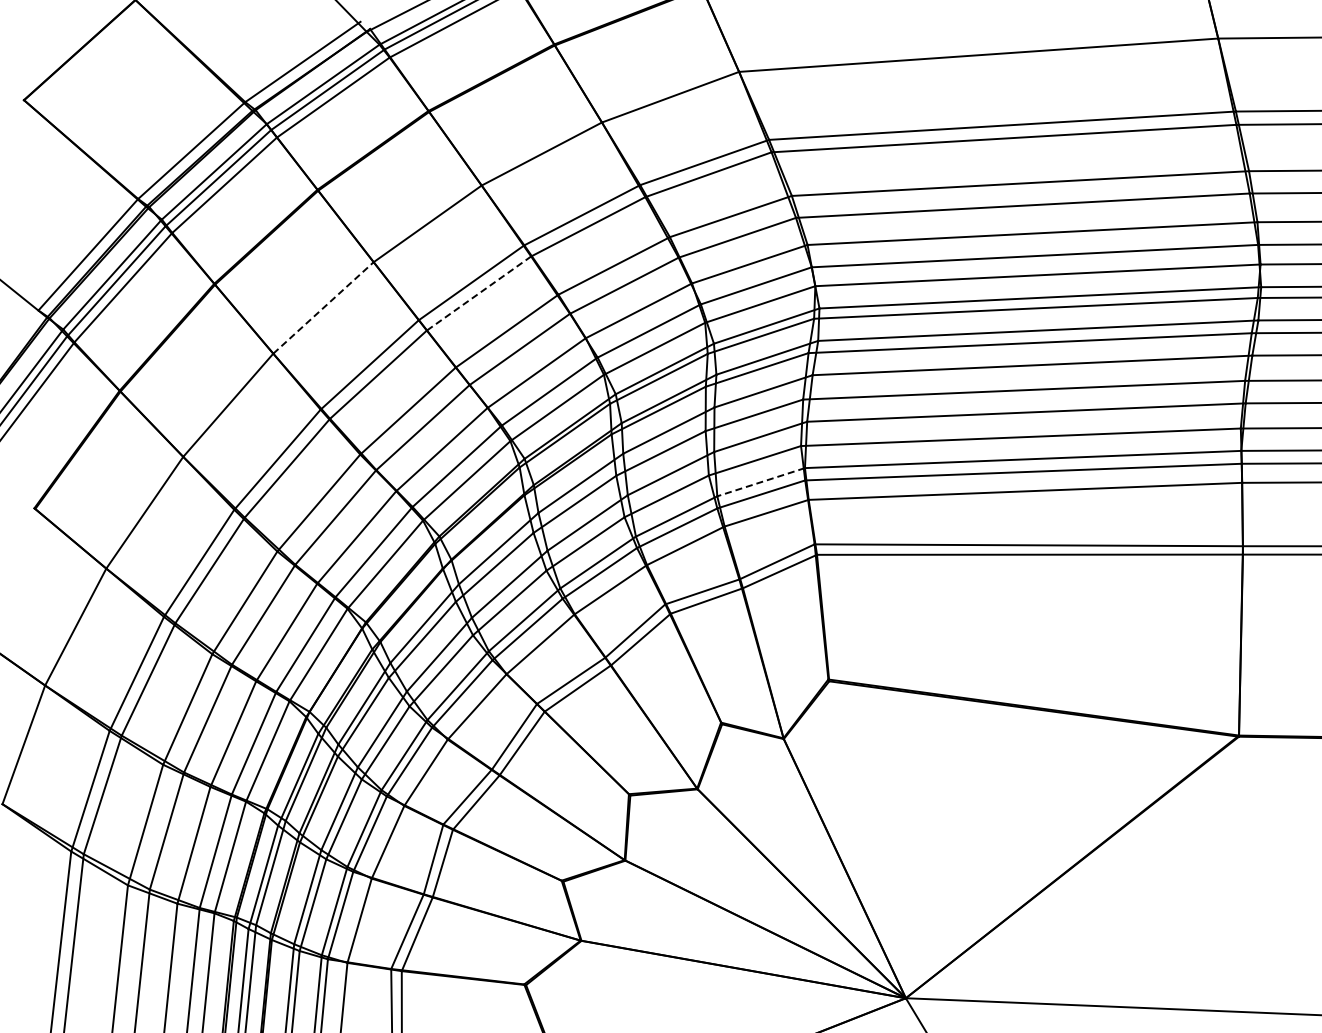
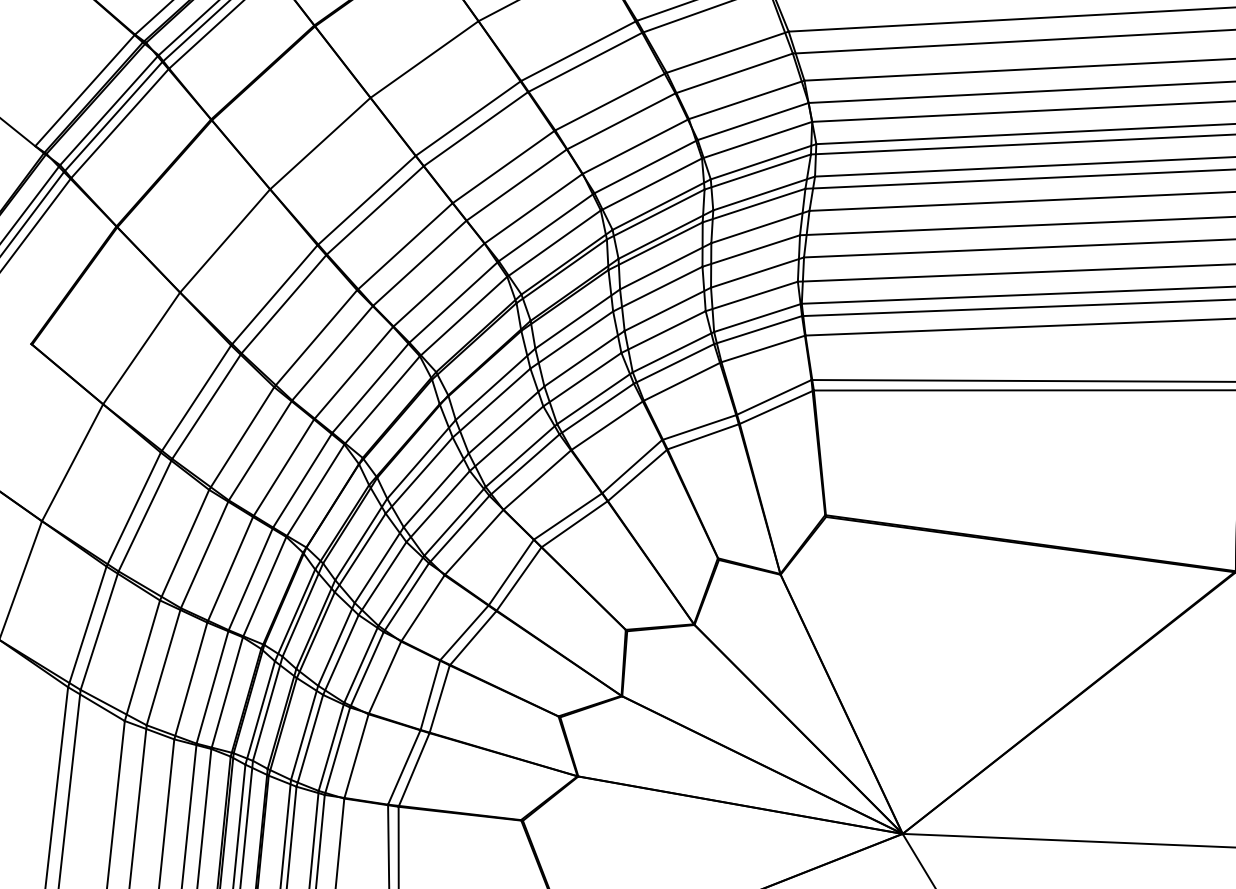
line: (479, 293) -> (476, 129), dashed -> solid
line: (323, 307) -> (320, 143), dashed -> solid
line: (760, 482) -> (757, 318), dashed -> solid

